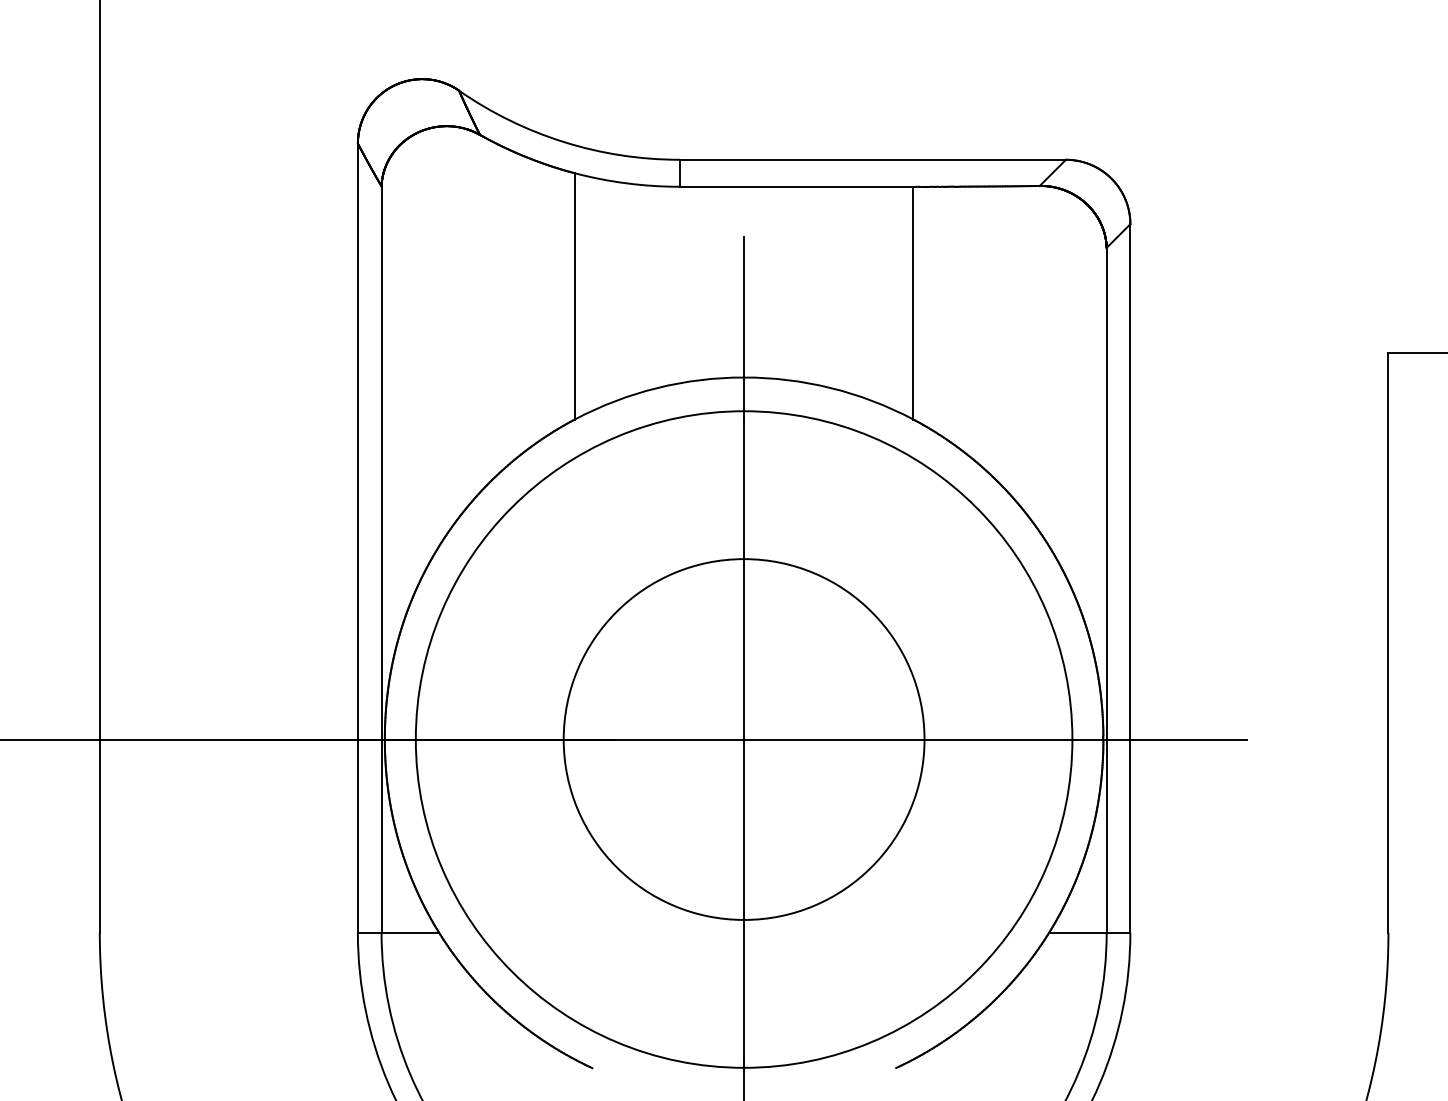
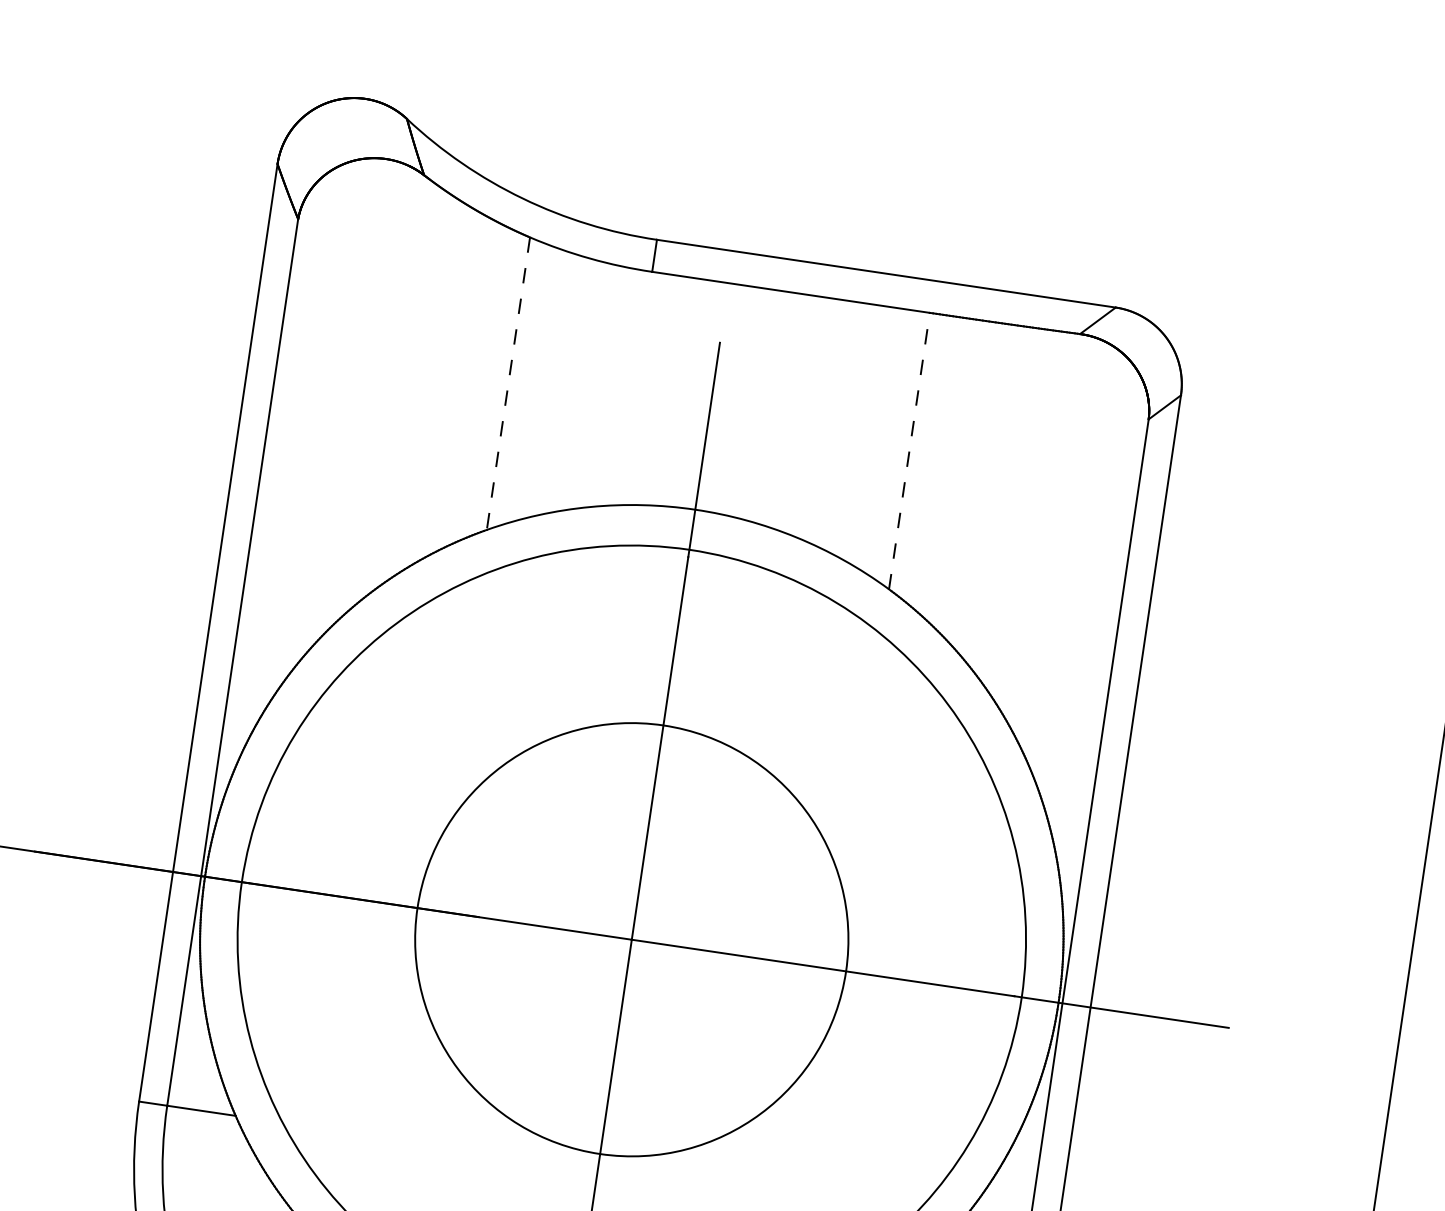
line: (574, 296) -> (508, 383), solid -> dashed
line: (913, 302) -> (909, 450), solid -> dashed

